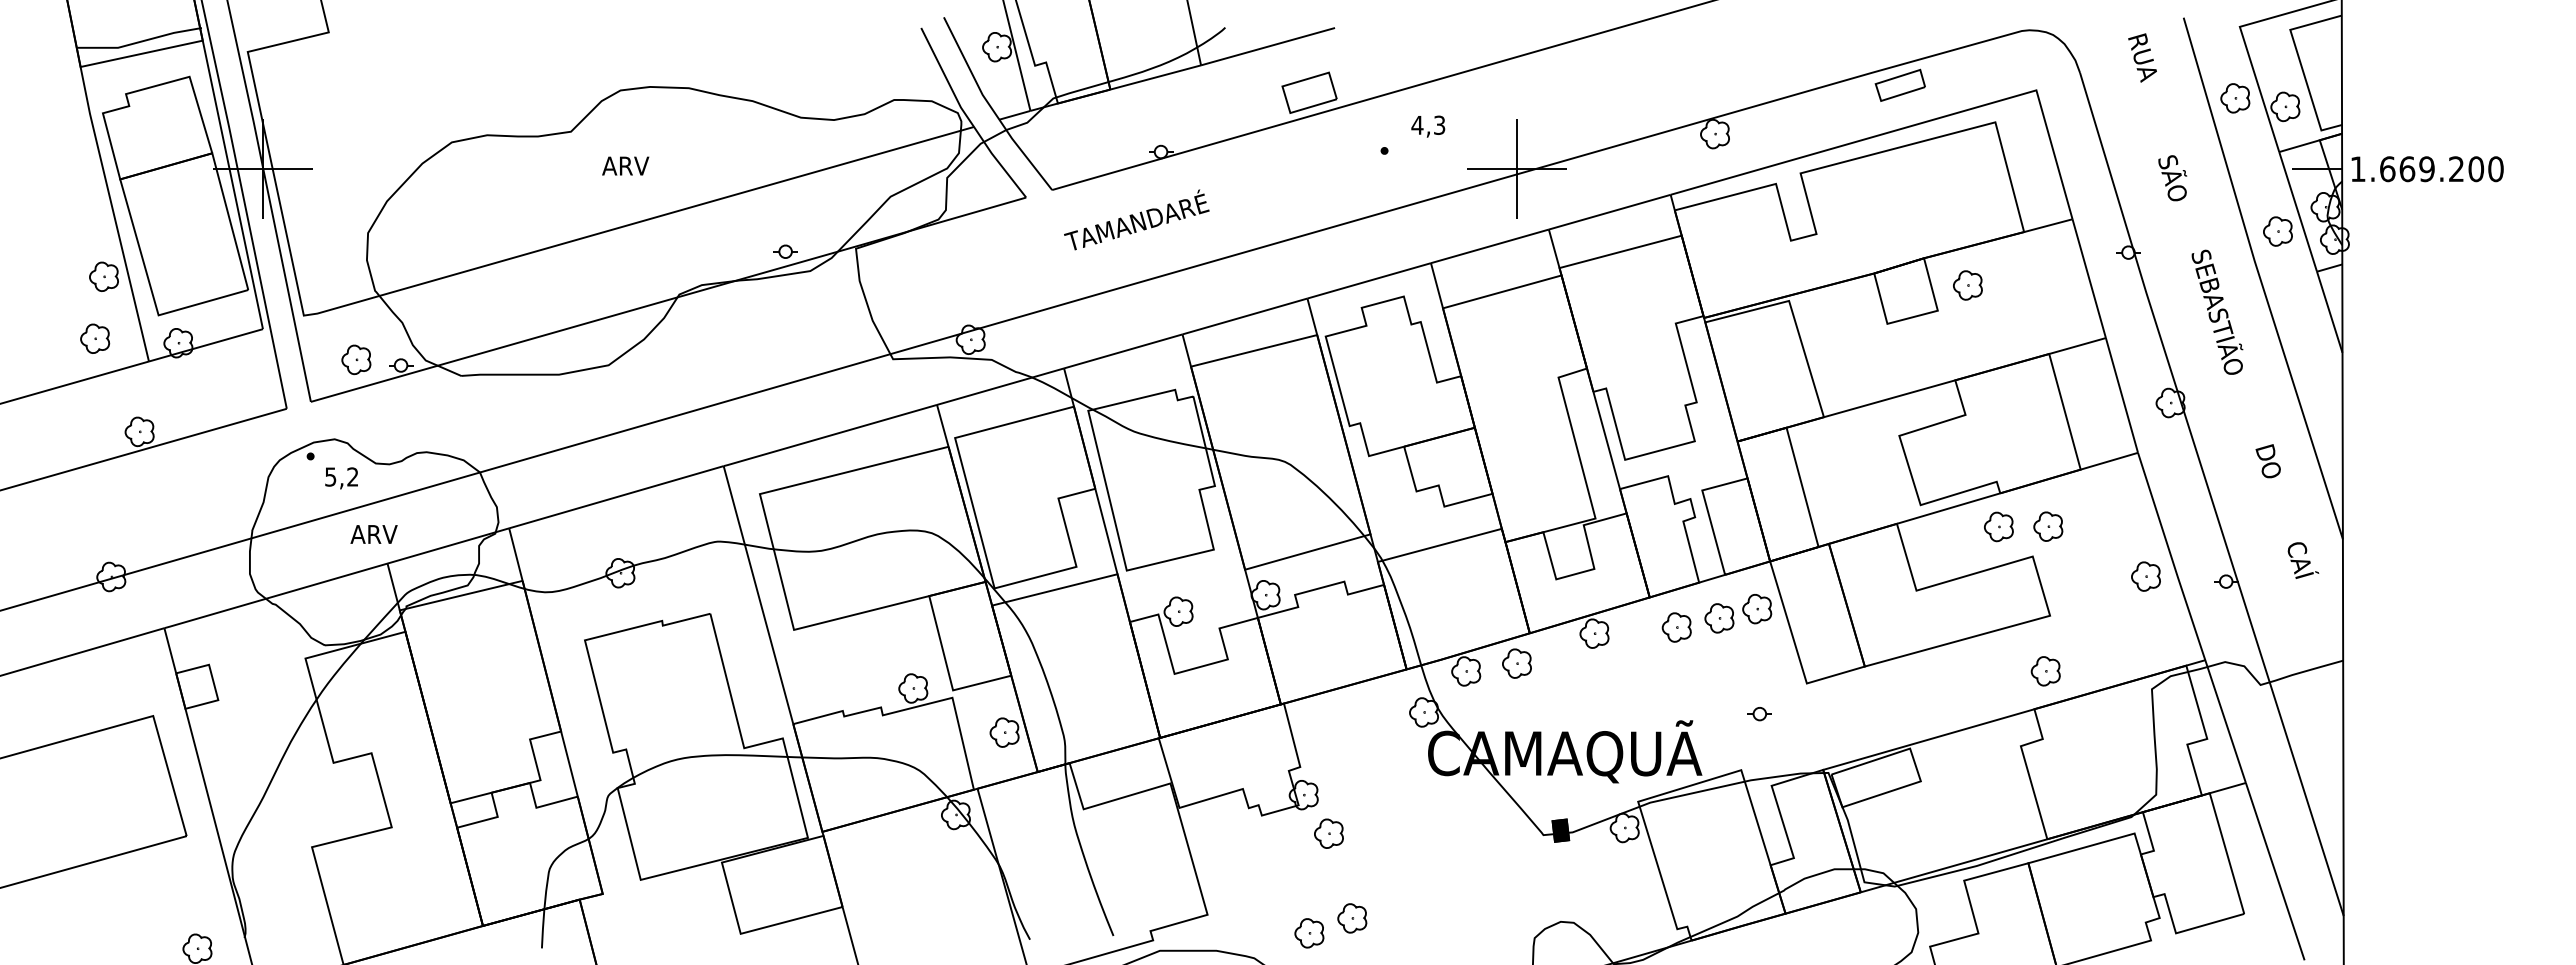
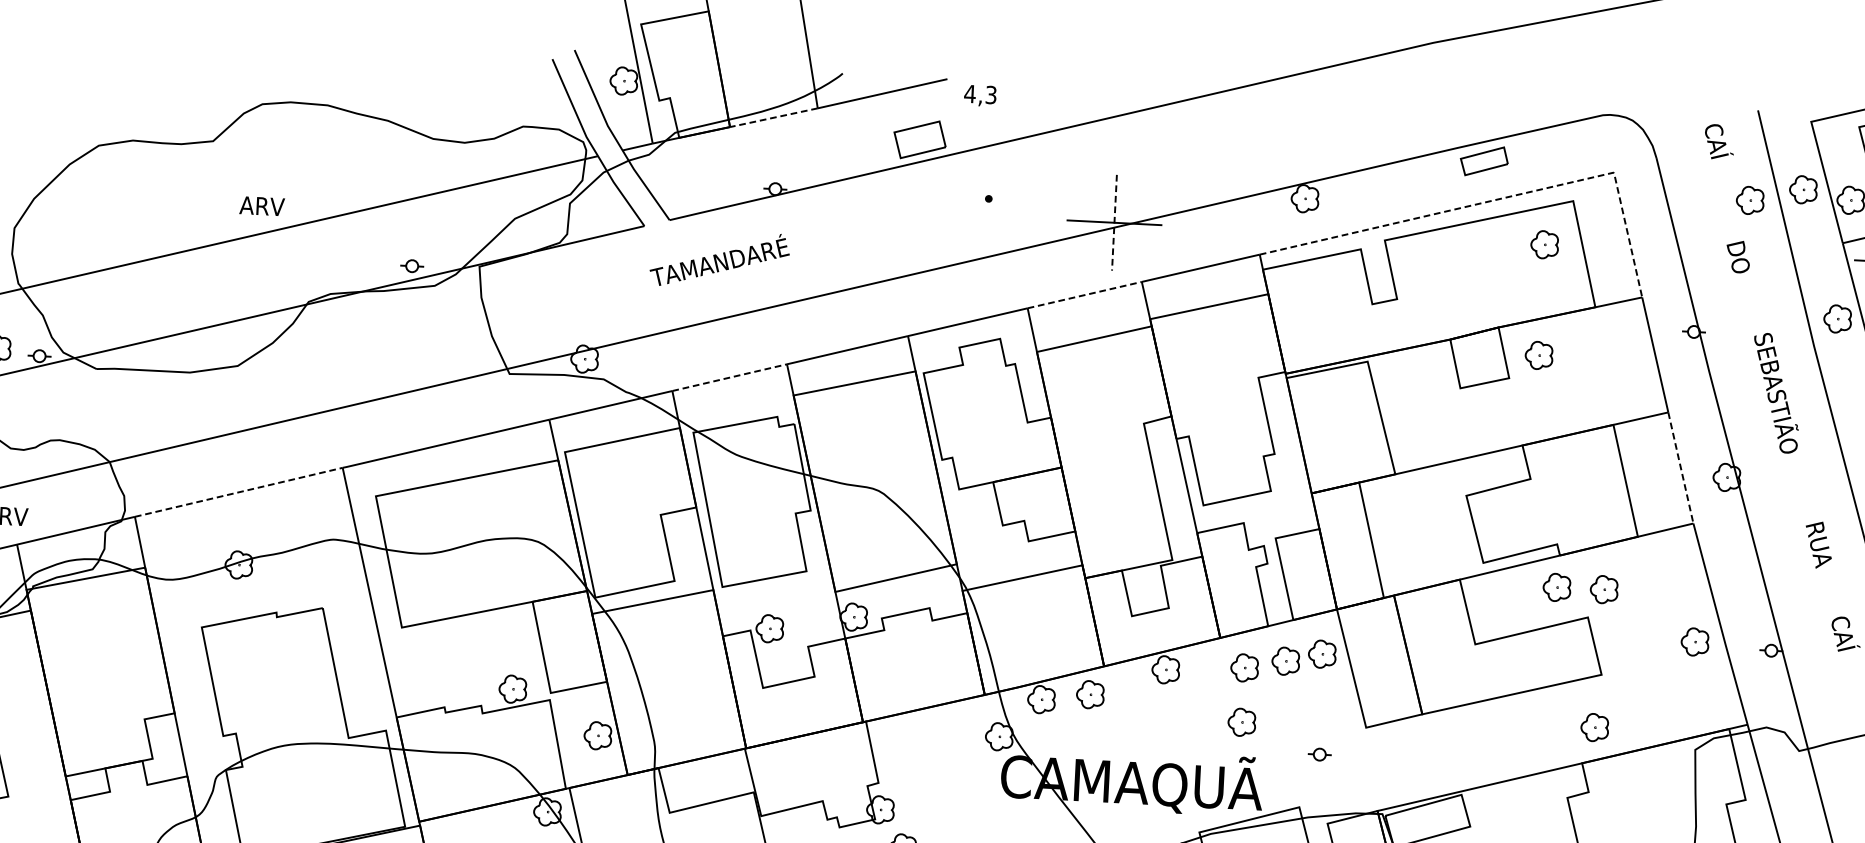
text: (2144, 57) -> (1718, 146), RUA -> CAÍ
line: (1155, 77) -> (773, 117), solid -> dashed
part: (2180, 112) -> (1750, 200), added
line: (1918, 124) -> (1499, 199), solid -> dashed
text: (1428, 126) -> (980, 95), moved
text: (625, 165) -> (262, 205), moved
line: (1517, 169) -> (1114, 223), solid -> dashed
part: (1967, 169) -> (1544, 244), added
text: (2172, 177) -> (1739, 262), SÃO -> DO
text: (1136, 219) -> (719, 259), moved
line: (1490, 246) -> (1085, 295), solid -> dashed
line: (1123, 351) -> (729, 377), solid -> dashed
line: (2121, 395) -> (1680, 468), solid -> dashed
text: (2270, 470) -> (1819, 546), DO -> RUA
line: (616, 497) -> (238, 492), solid -> dashed
part: (1676, 684) -> (1241, 722), added

